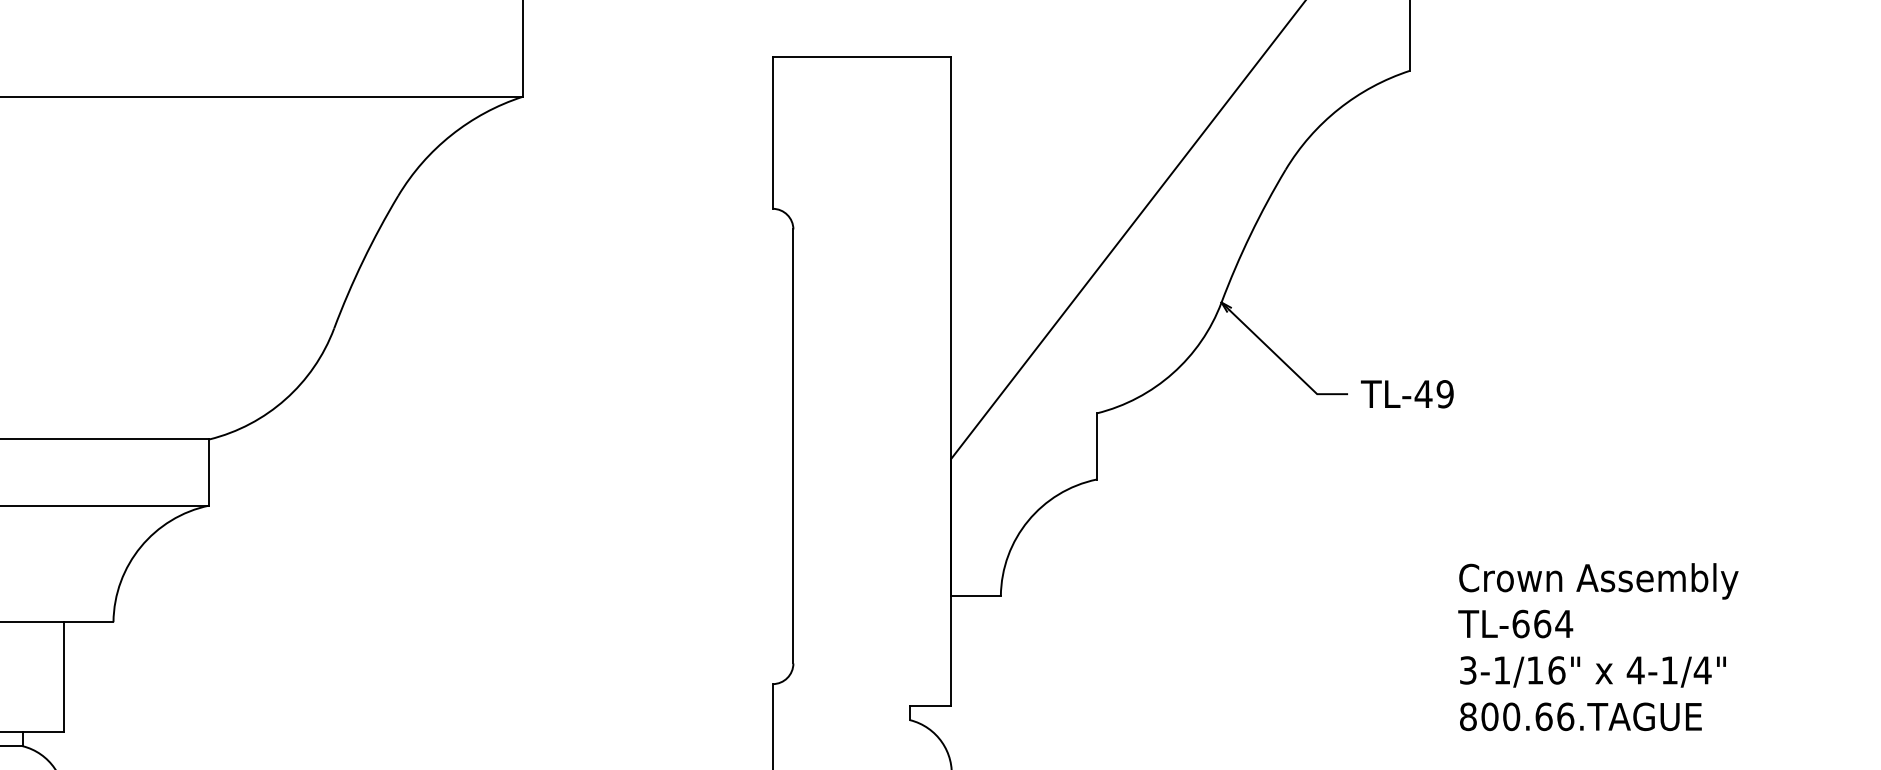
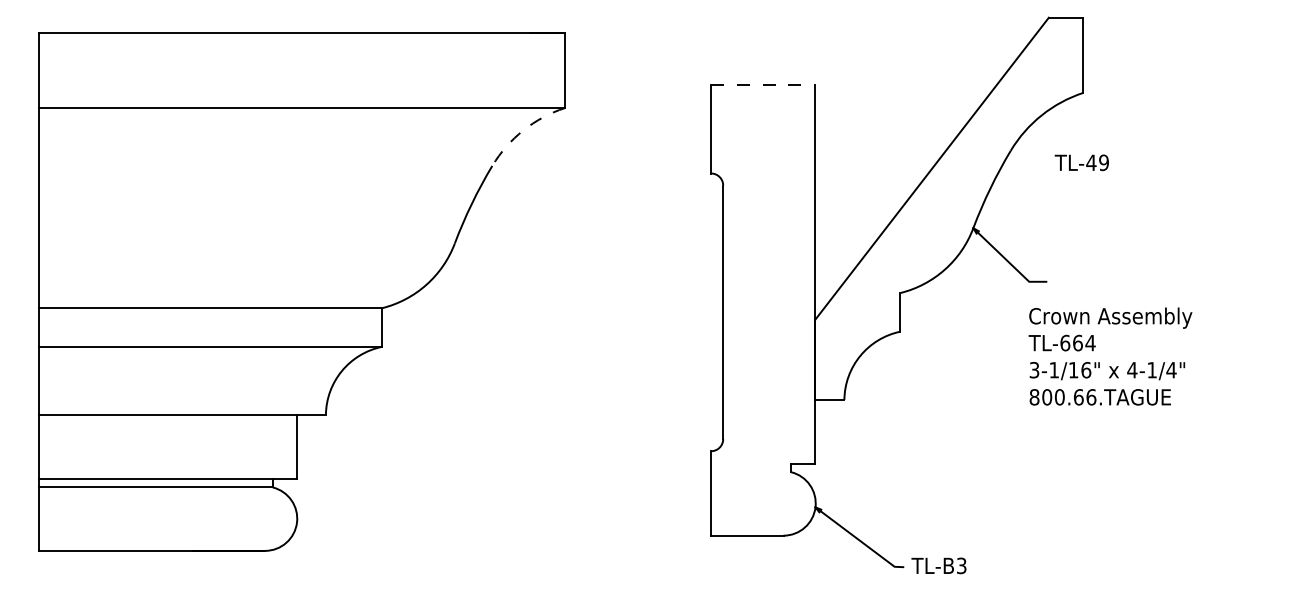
line: (862, 58) -> (763, 85), solid -> dashed
arc: (451, 135) -> (523, 130), solid -> dashed
text: (1406, 393) -> (1081, 162), moved
text: (1598, 646) -> (1110, 356), moved

